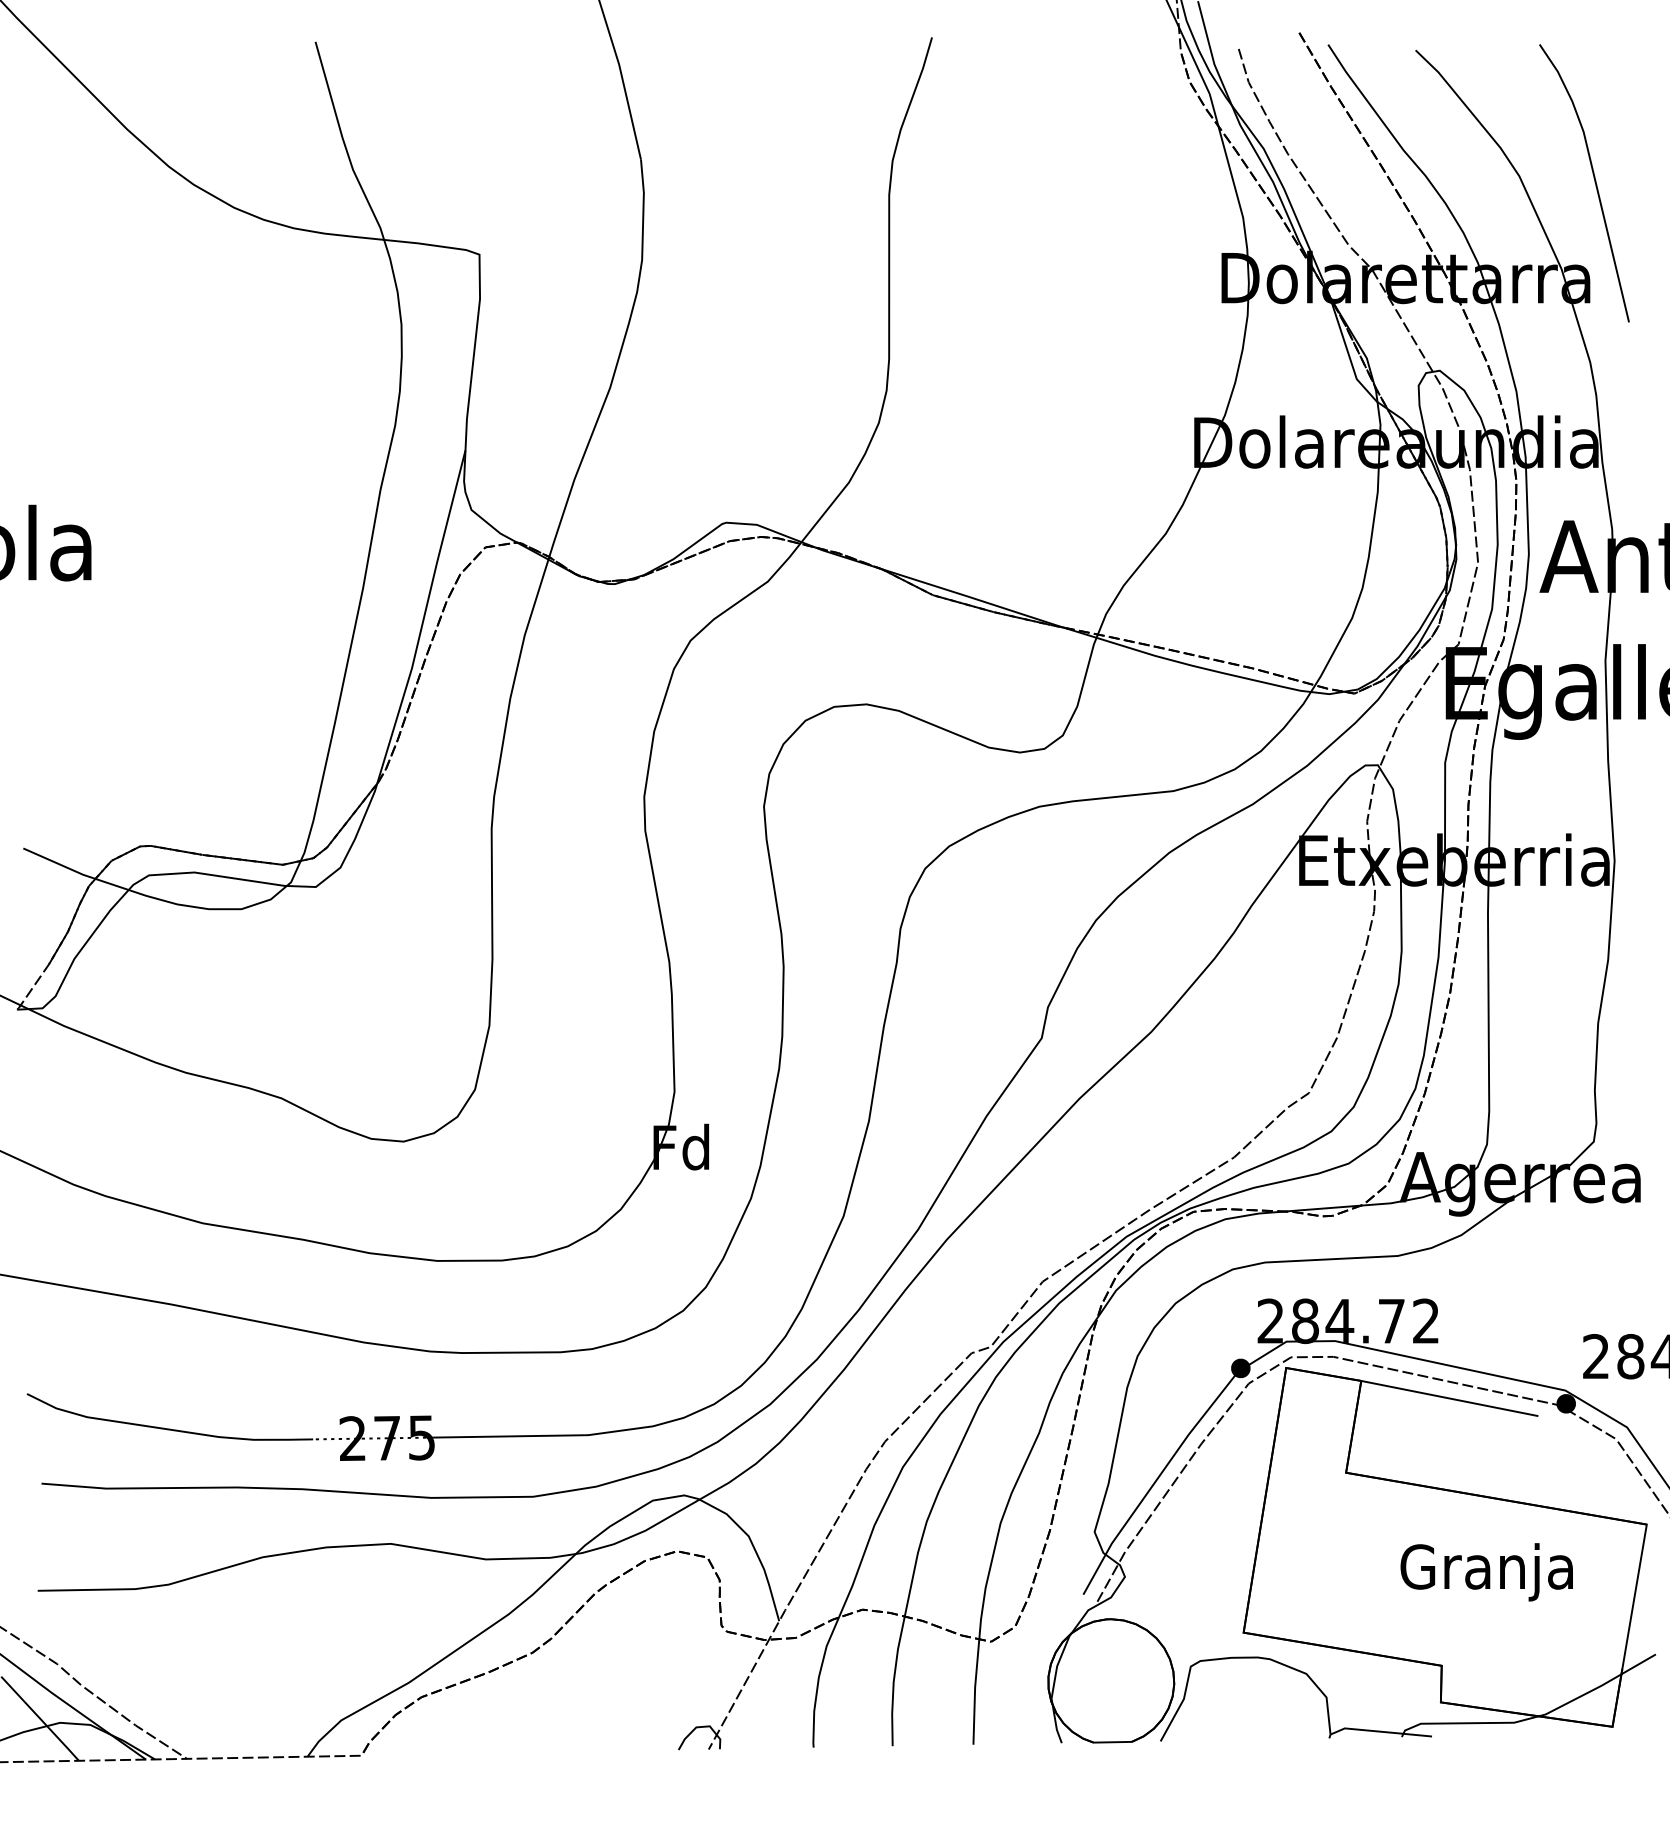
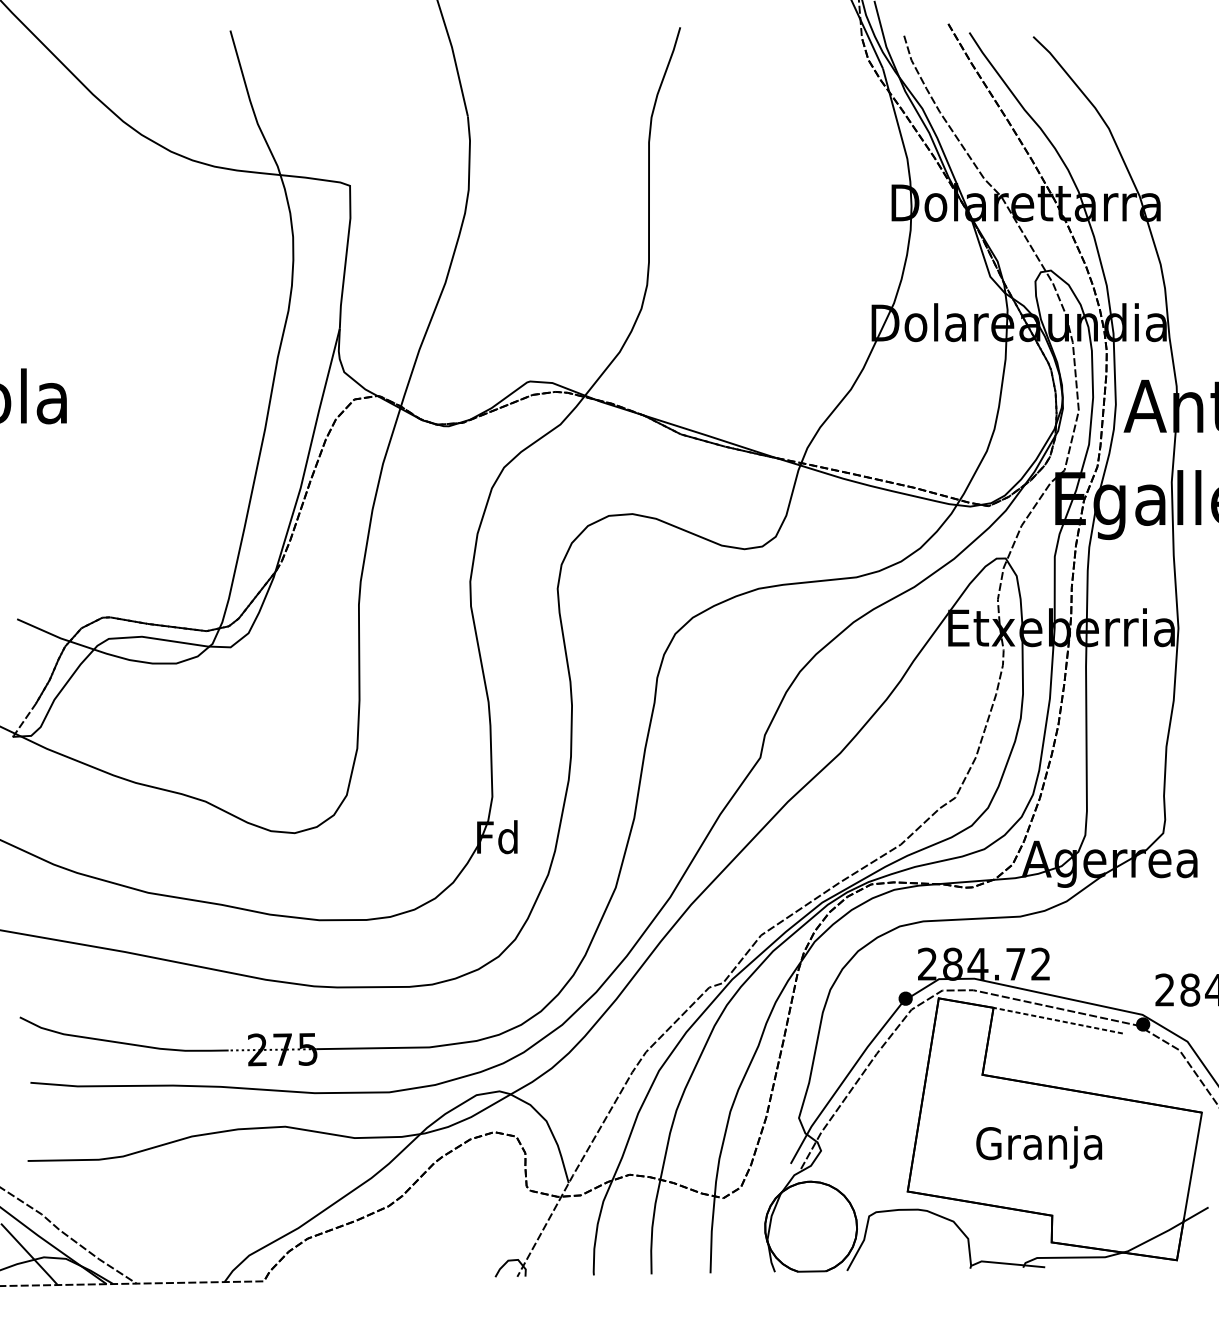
line: (1594, 182) -> (1163, 133), removed
line: (1449, 1398) -> (1057, 1020), solid -> dashed
text: (1486, 1572) -> (1038, 1147), moved

